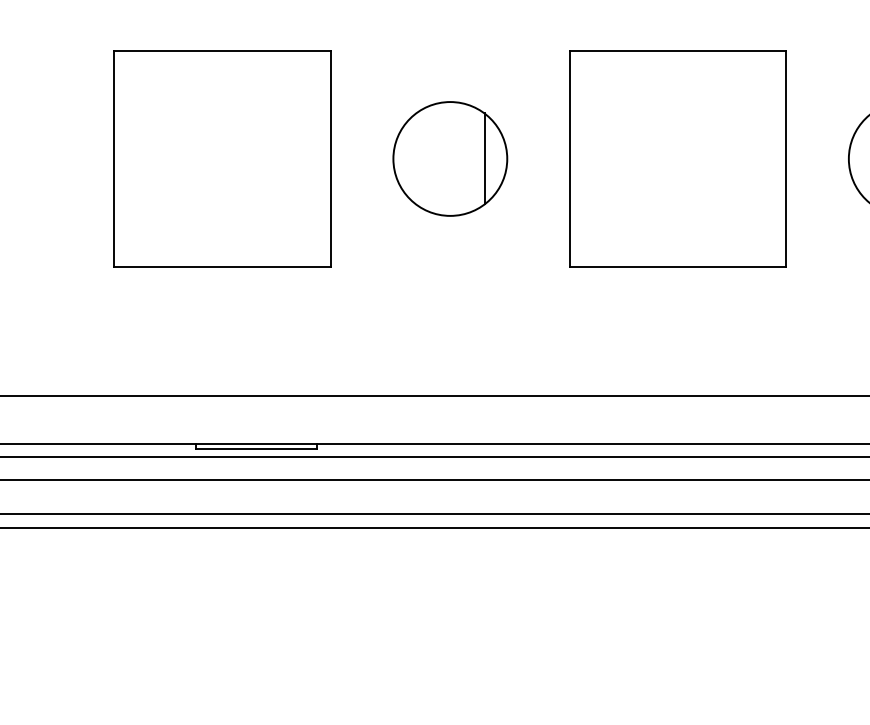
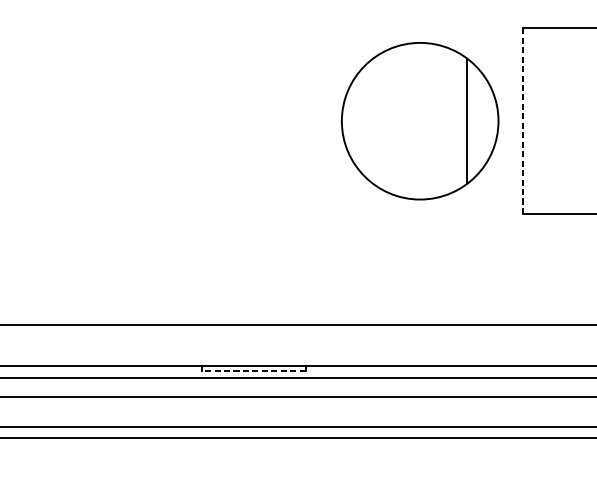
part: (222, 158) -> (224, 120), removed
part: (450, 158) -> (420, 120), size x1.6
line: (569, 159) -> (522, 121), solid -> dashed
line: (256, 449) -> (253, 371), solid -> dashed

